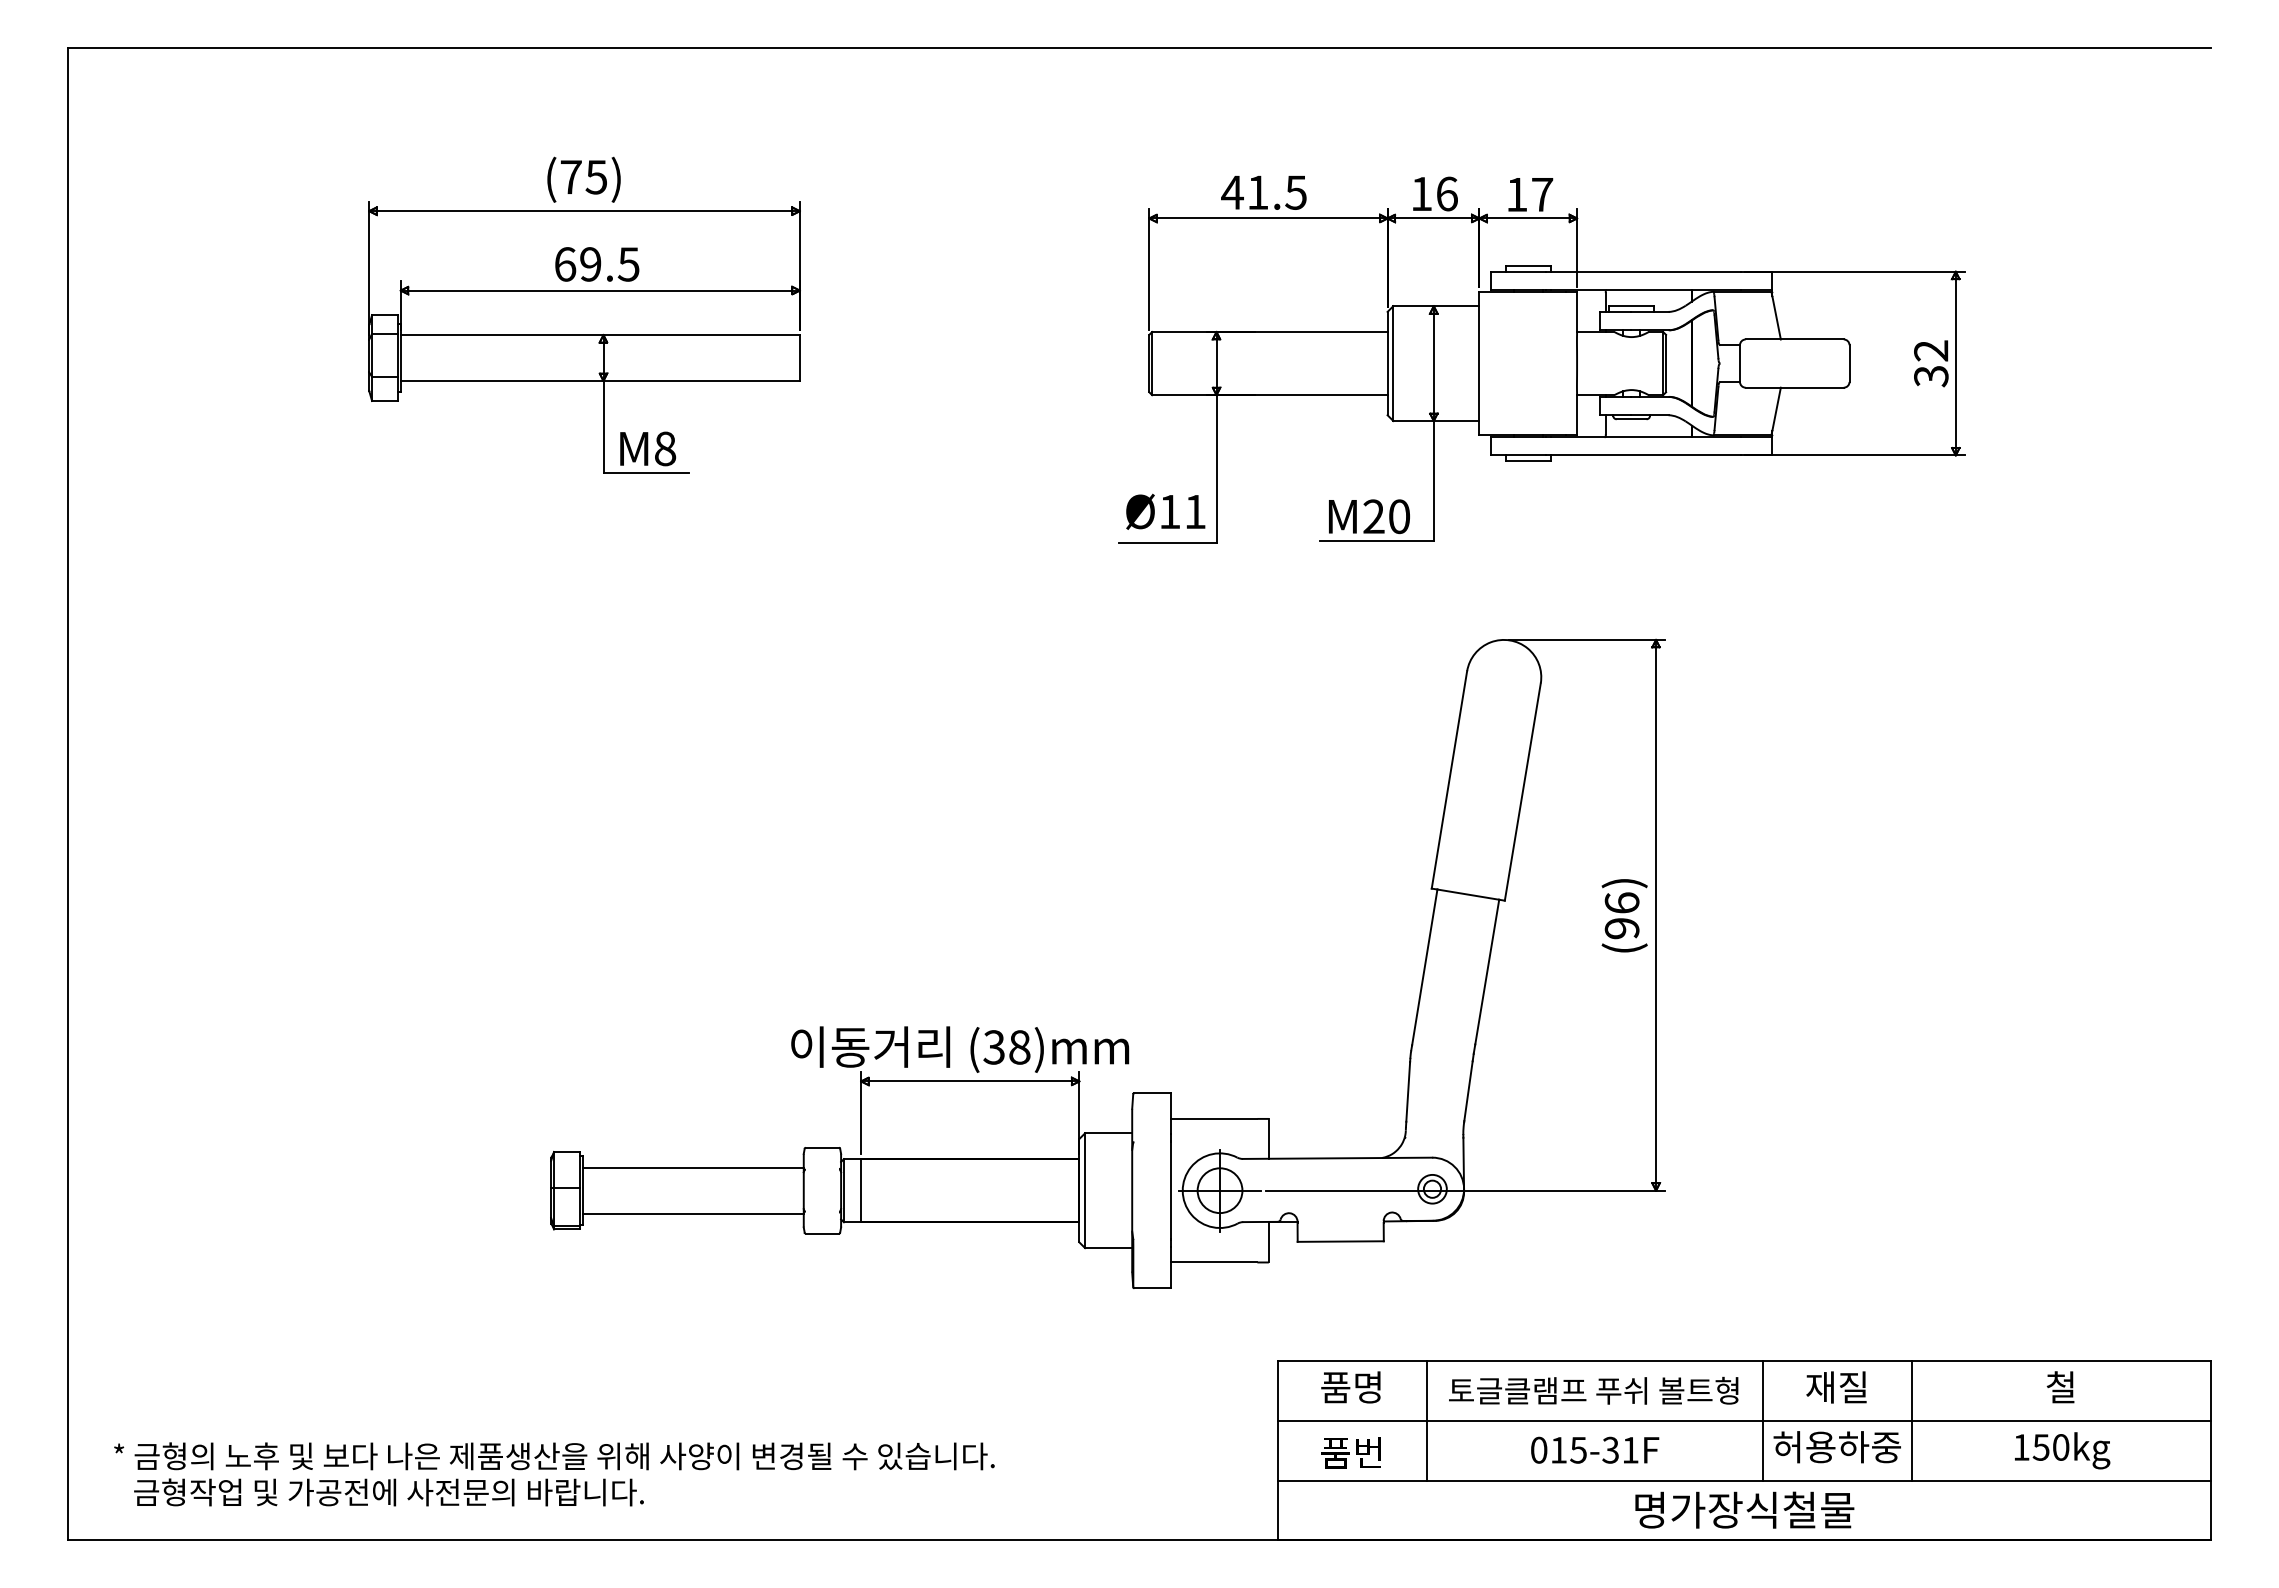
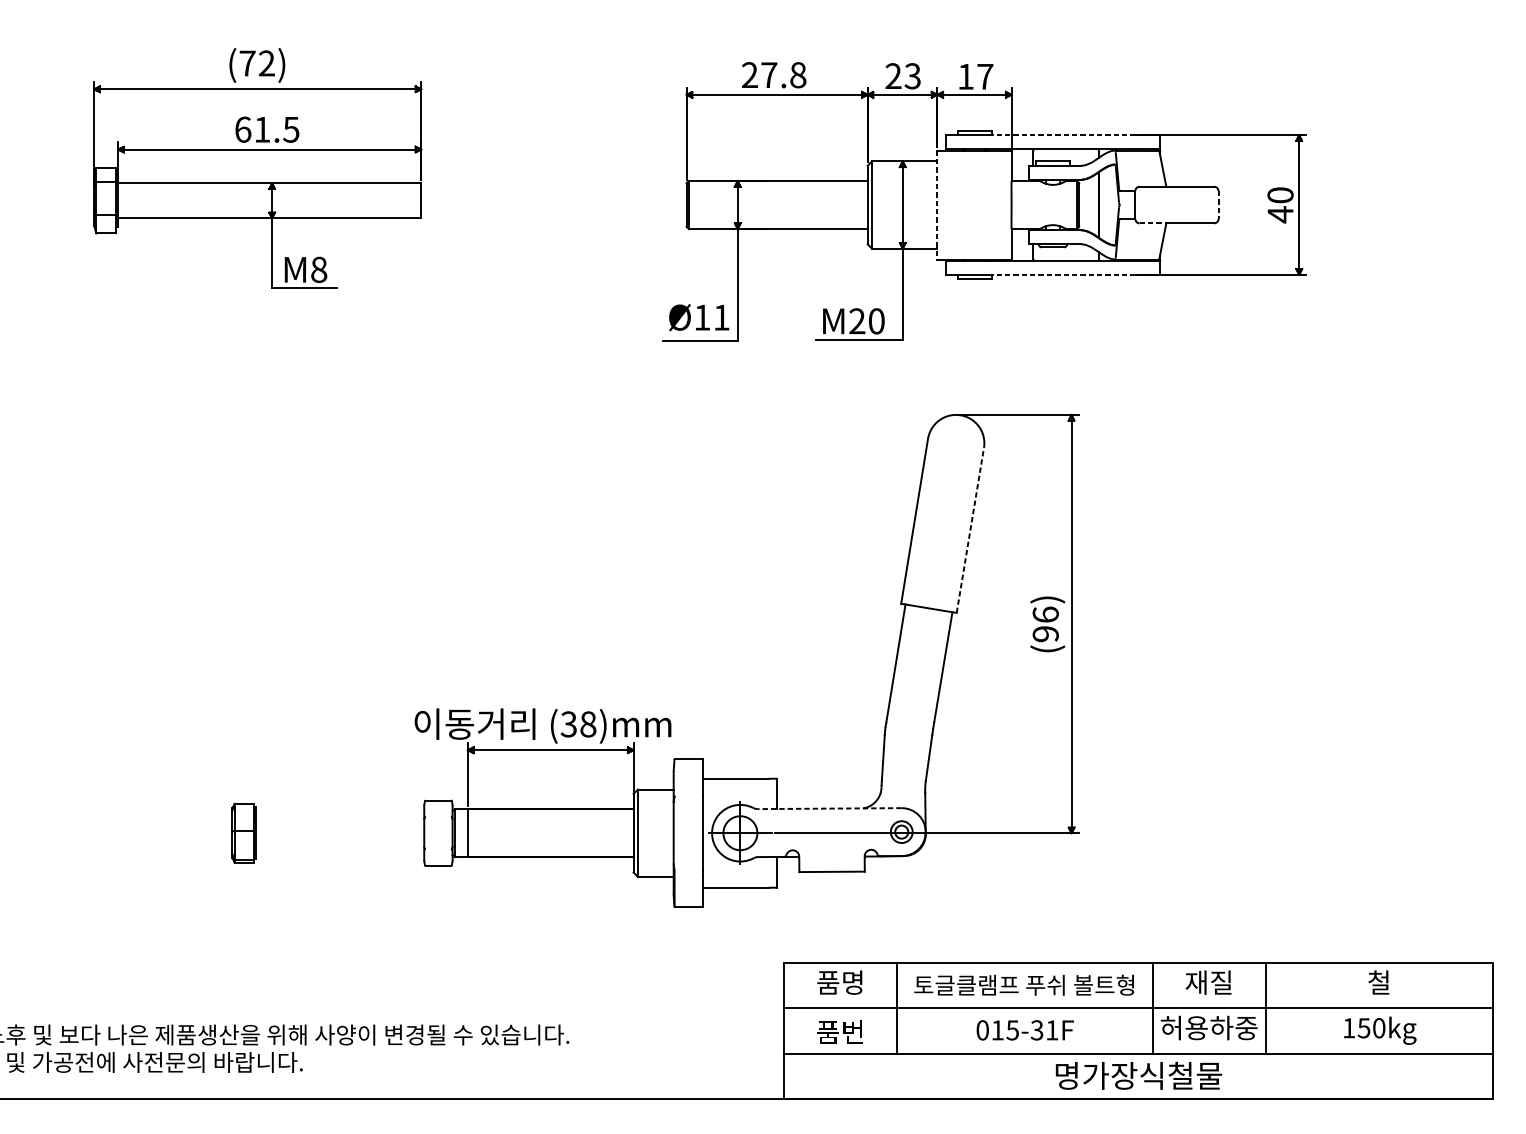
text: (596, 177) -> (266, 63), (75) -> (72)
text: (1263, 192) -> (773, 75), 41.5 -> 27.8
text: (1434, 193) -> (903, 75), 16 -> 23
text: (590, 264) -> (262, 129), 69.5 -> 61.5
line: (1645, 271) -> (1063, 135), solid -> dashed
line: (1479, 363) -> (937, 204), solid -> dashed
text: (1931, 363) -> (1280, 204), 32 -> 40
line: (1849, 364) -> (1218, 205), solid -> dashed
line: (1763, 387) -> (1153, 223), solid -> dashed
line: (1645, 455) -> (1063, 274), solid -> dashed
line: (1522, 791) -> (970, 530), solid -> dashed
line: (1337, 1158) -> (829, 808), solid -> dashed
line: (692, 1167) -> (339, 815), removed
line: (692, 1213) -> (339, 850), removed

